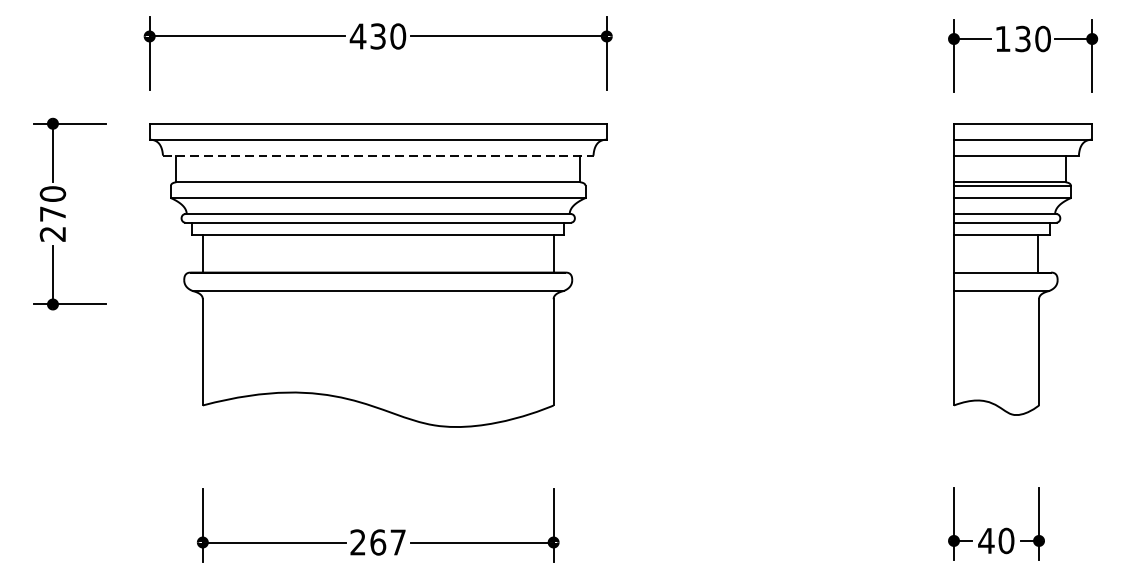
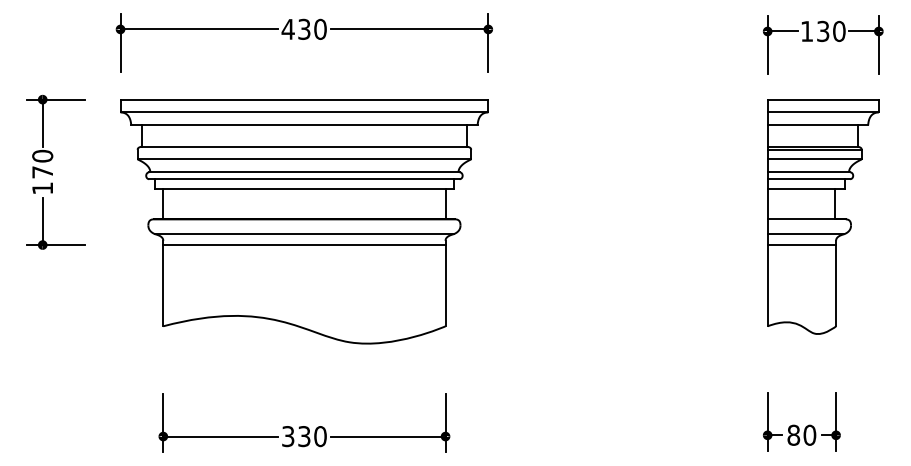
line: (378, 155) -> (304, 125), dashed -> solid
text: (52, 234) -> (42, 188), 270 -> 170
line: (378, 305) -> (304, 245), added
line: (996, 305) -> (801, 245), added
text: (986, 539) -> (793, 434), 40 -> 80
text: (378, 542) -> (304, 436), 267 -> 330

